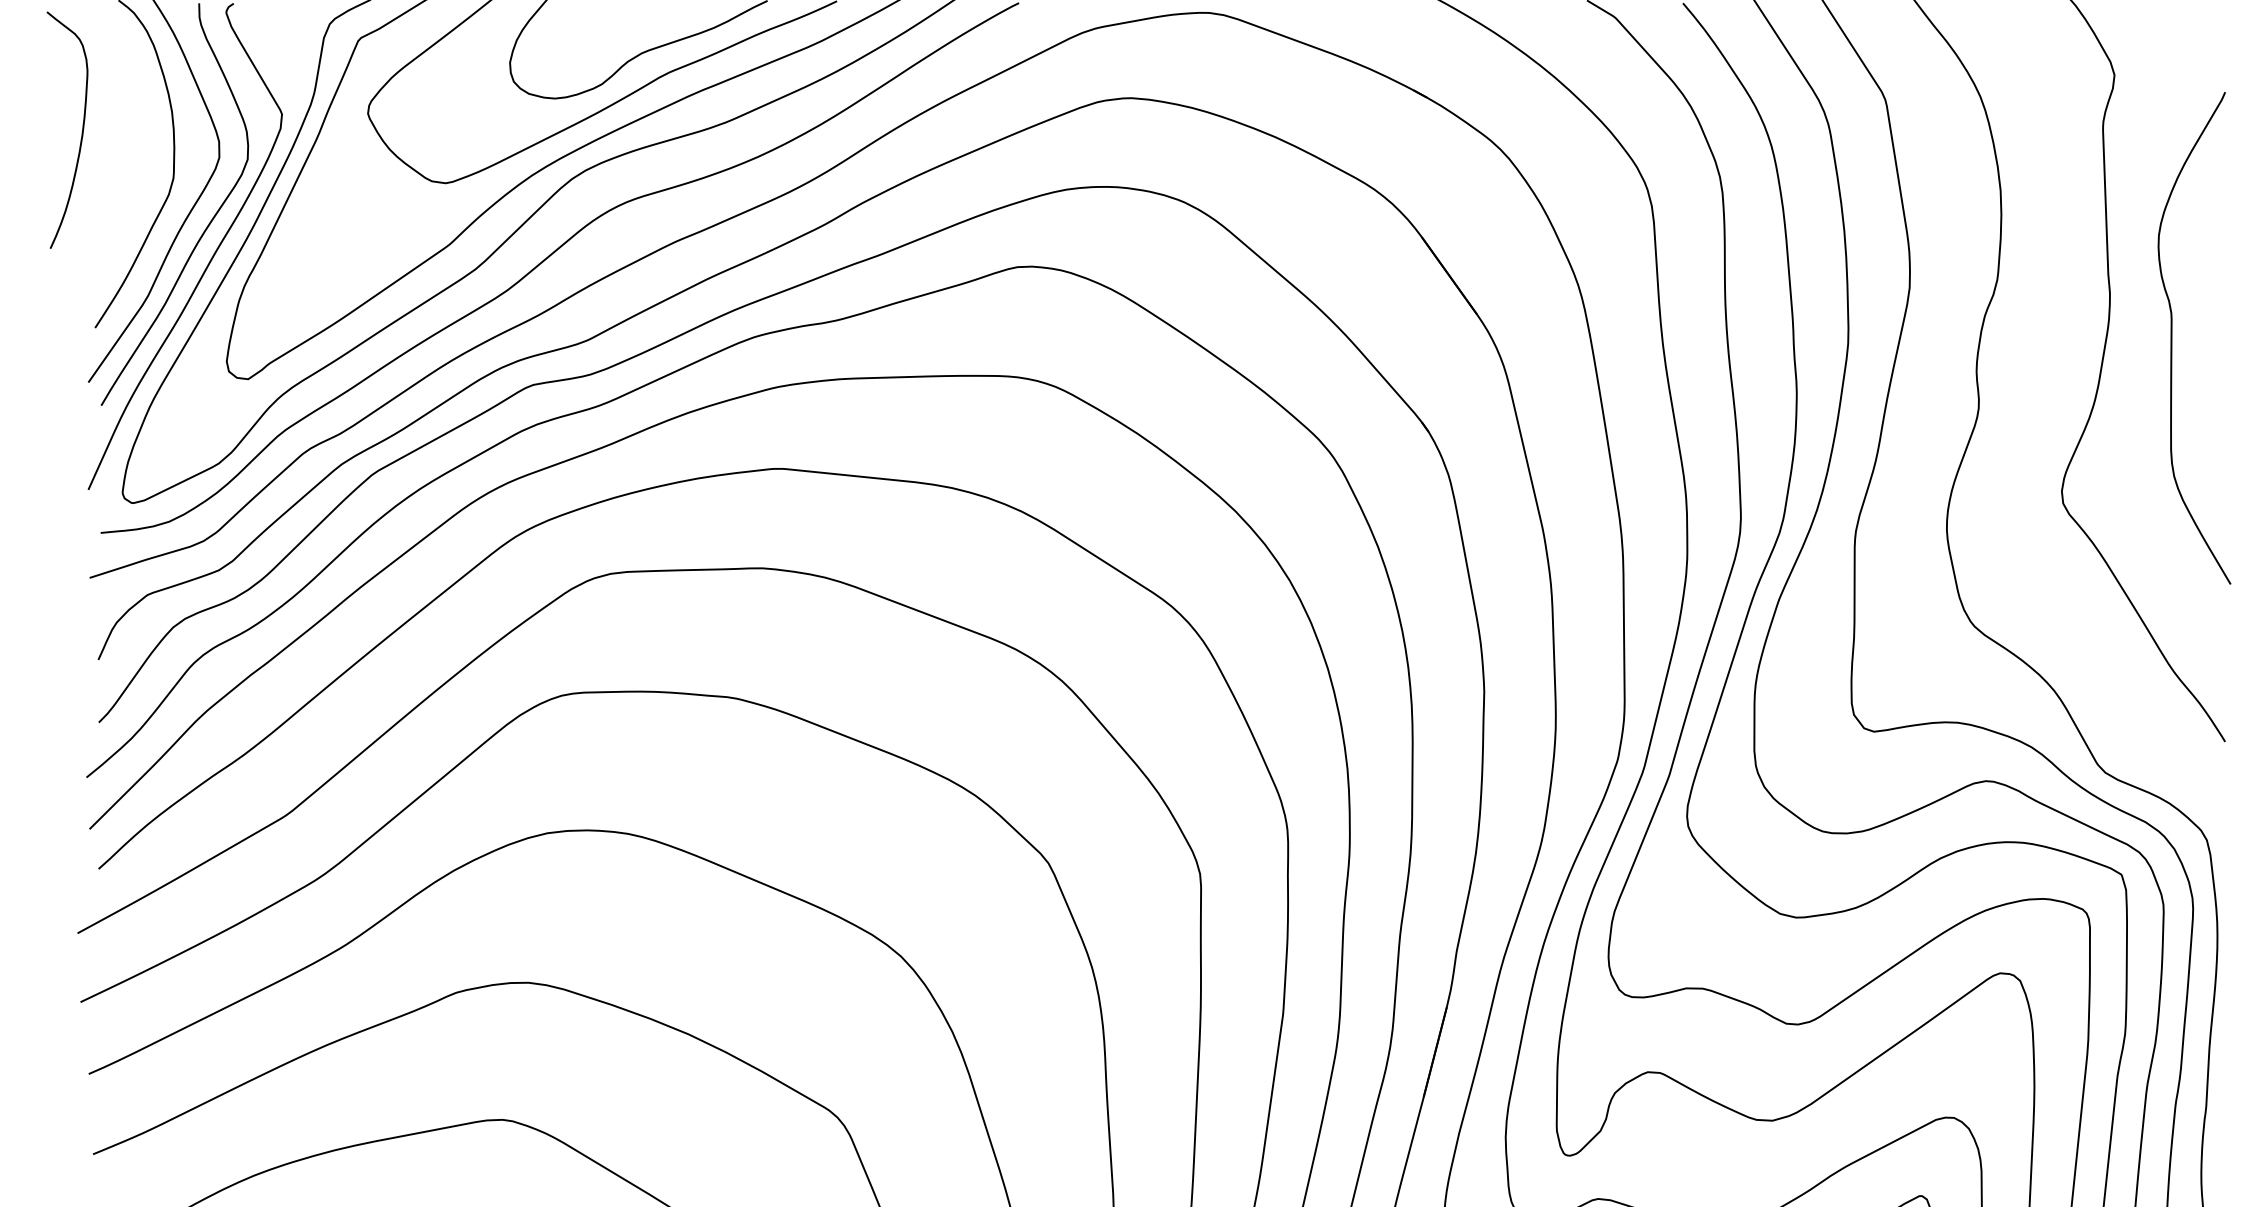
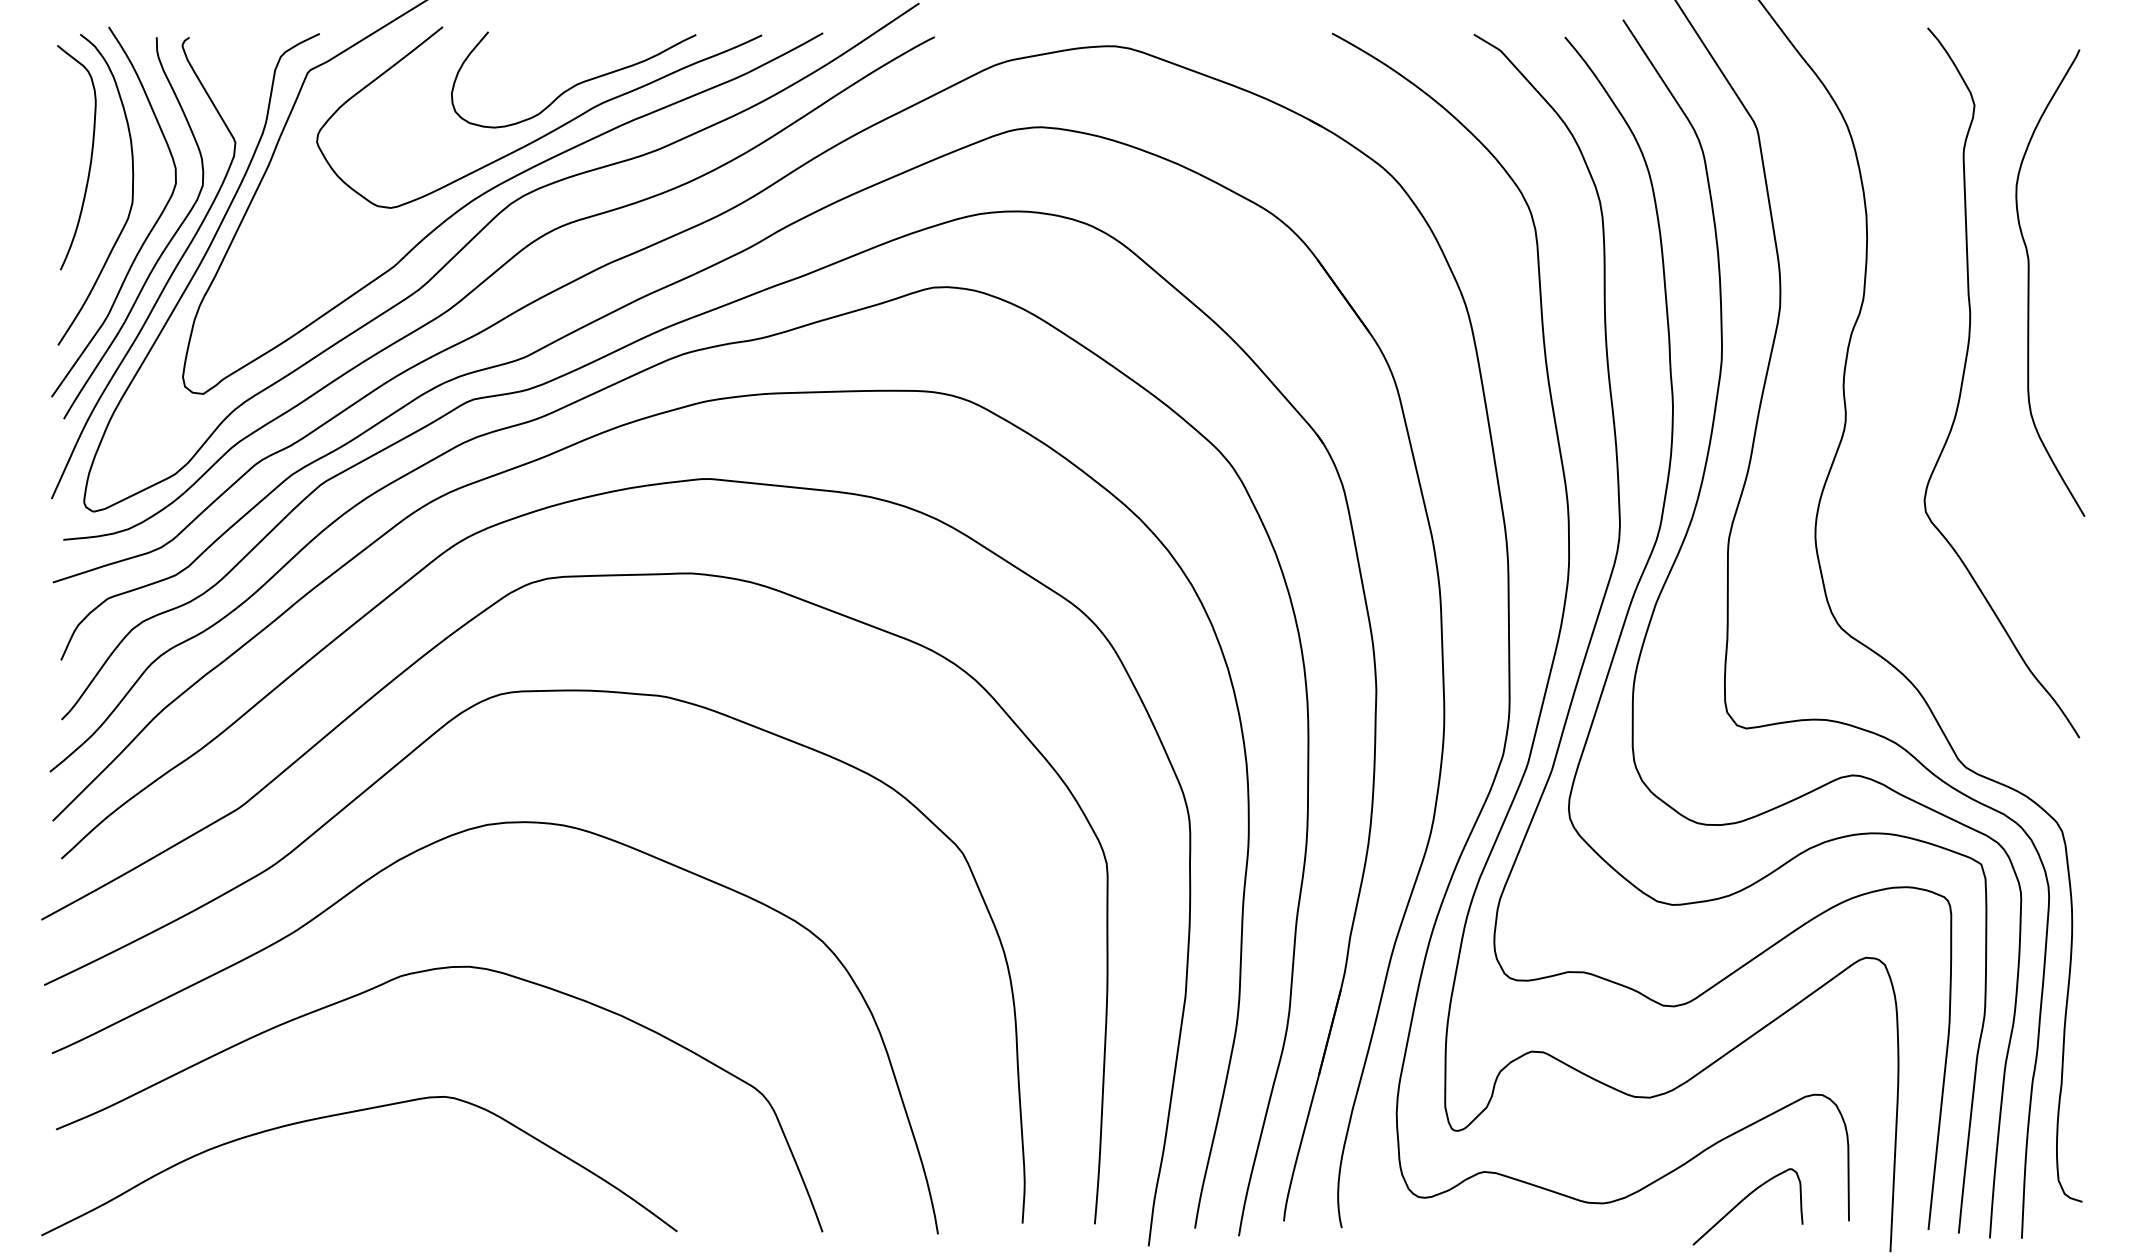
curve: (81, 130) -> (90, 157), moved
curve: (2172, 337) -> (2029, 282), moved

